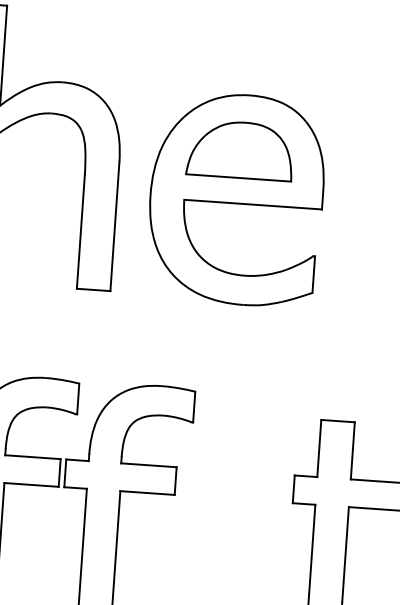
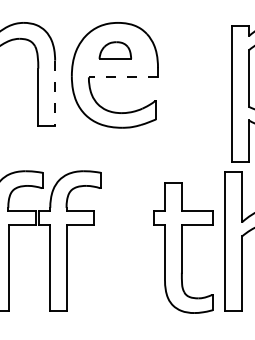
part: (241, 150) -> (115, 50), size x0.6
line: (253, 204) -> (123, 77), solid -> dashed
line: (115, 227) -> (55, 93), solid -> dashed

